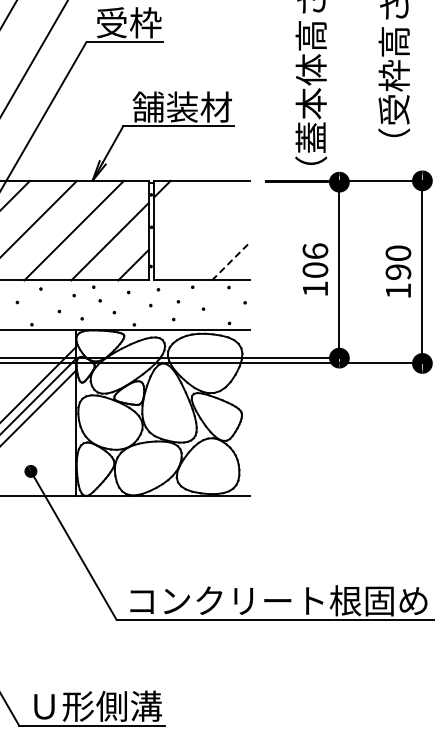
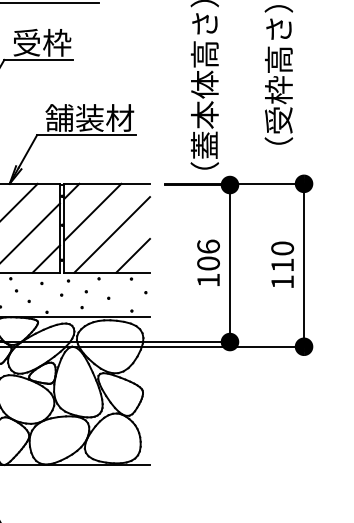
line: (185, 212) -> (92, 212), added
line: (207, 237) -> (112, 234), added
line: (230, 261) -> (132, 255), dashed -> solid
text: (398, 271) -> (282, 264), 190 -> 110

